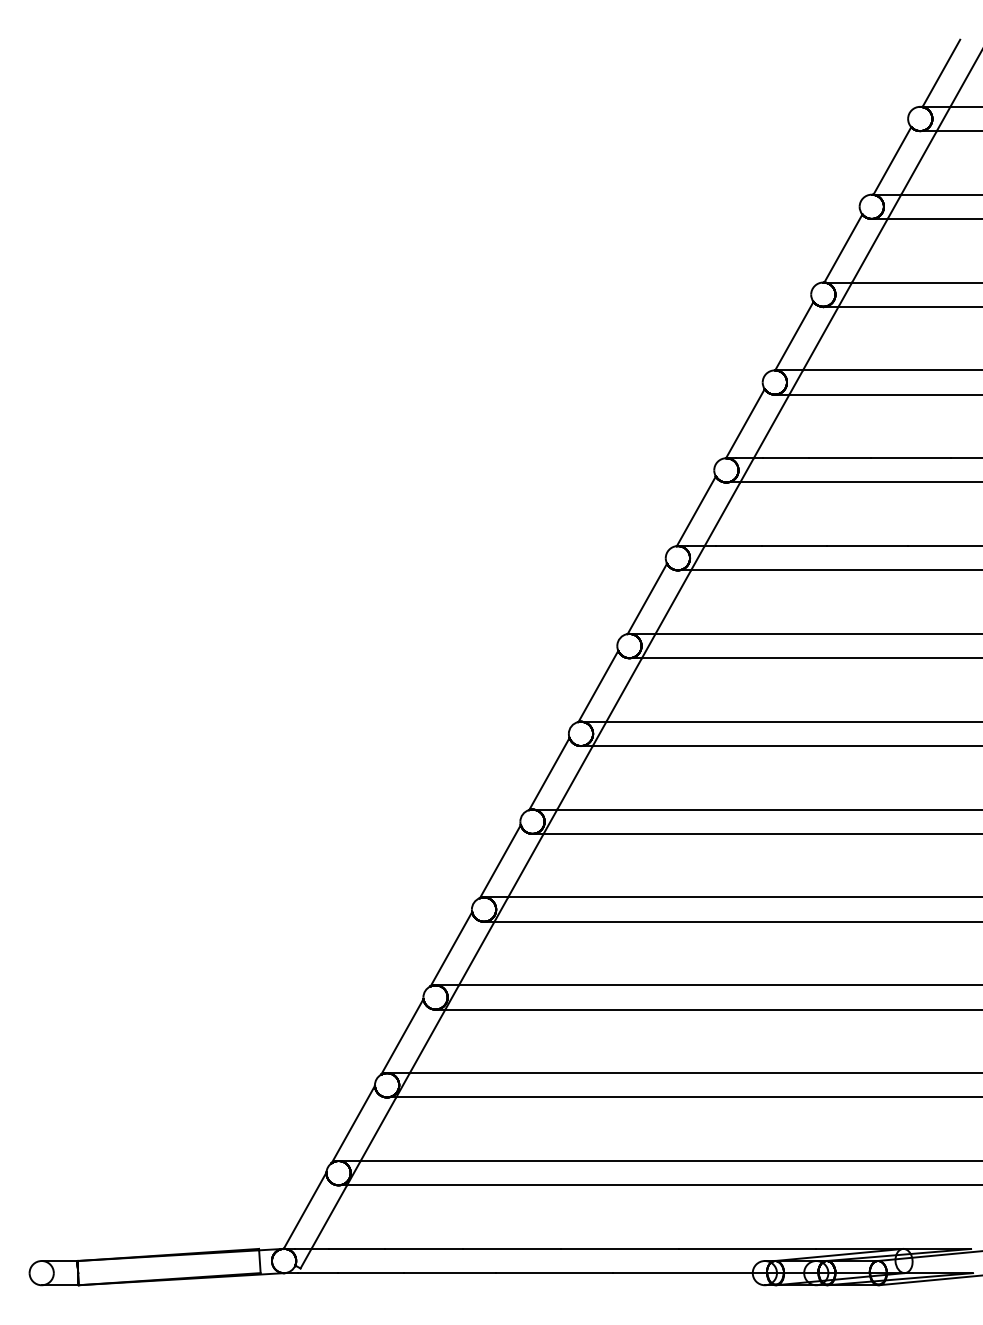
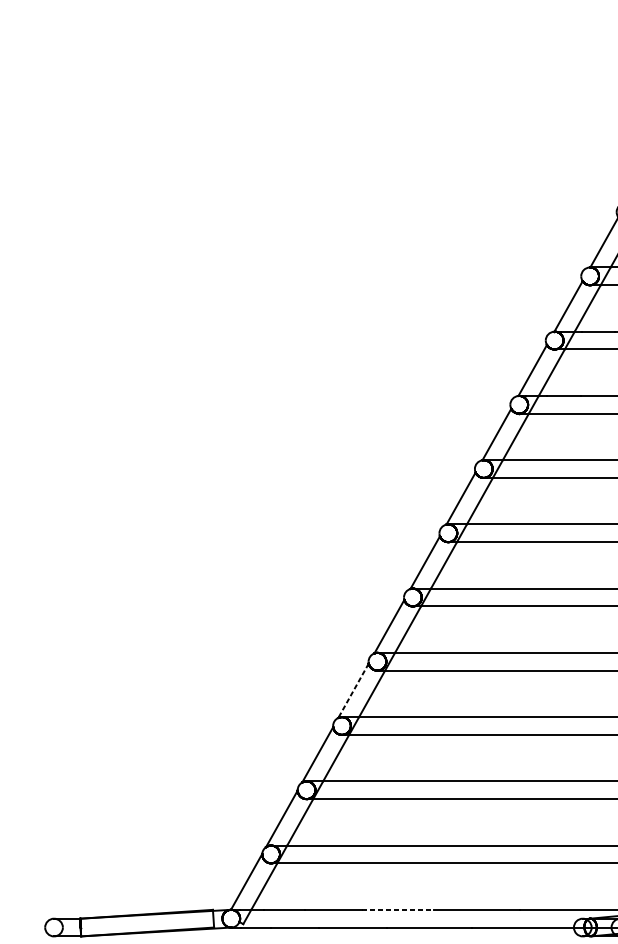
line: (451, 949) -> (353, 690), solid -> dashed
line: (512, 1248) -> (398, 909), solid -> dashed

